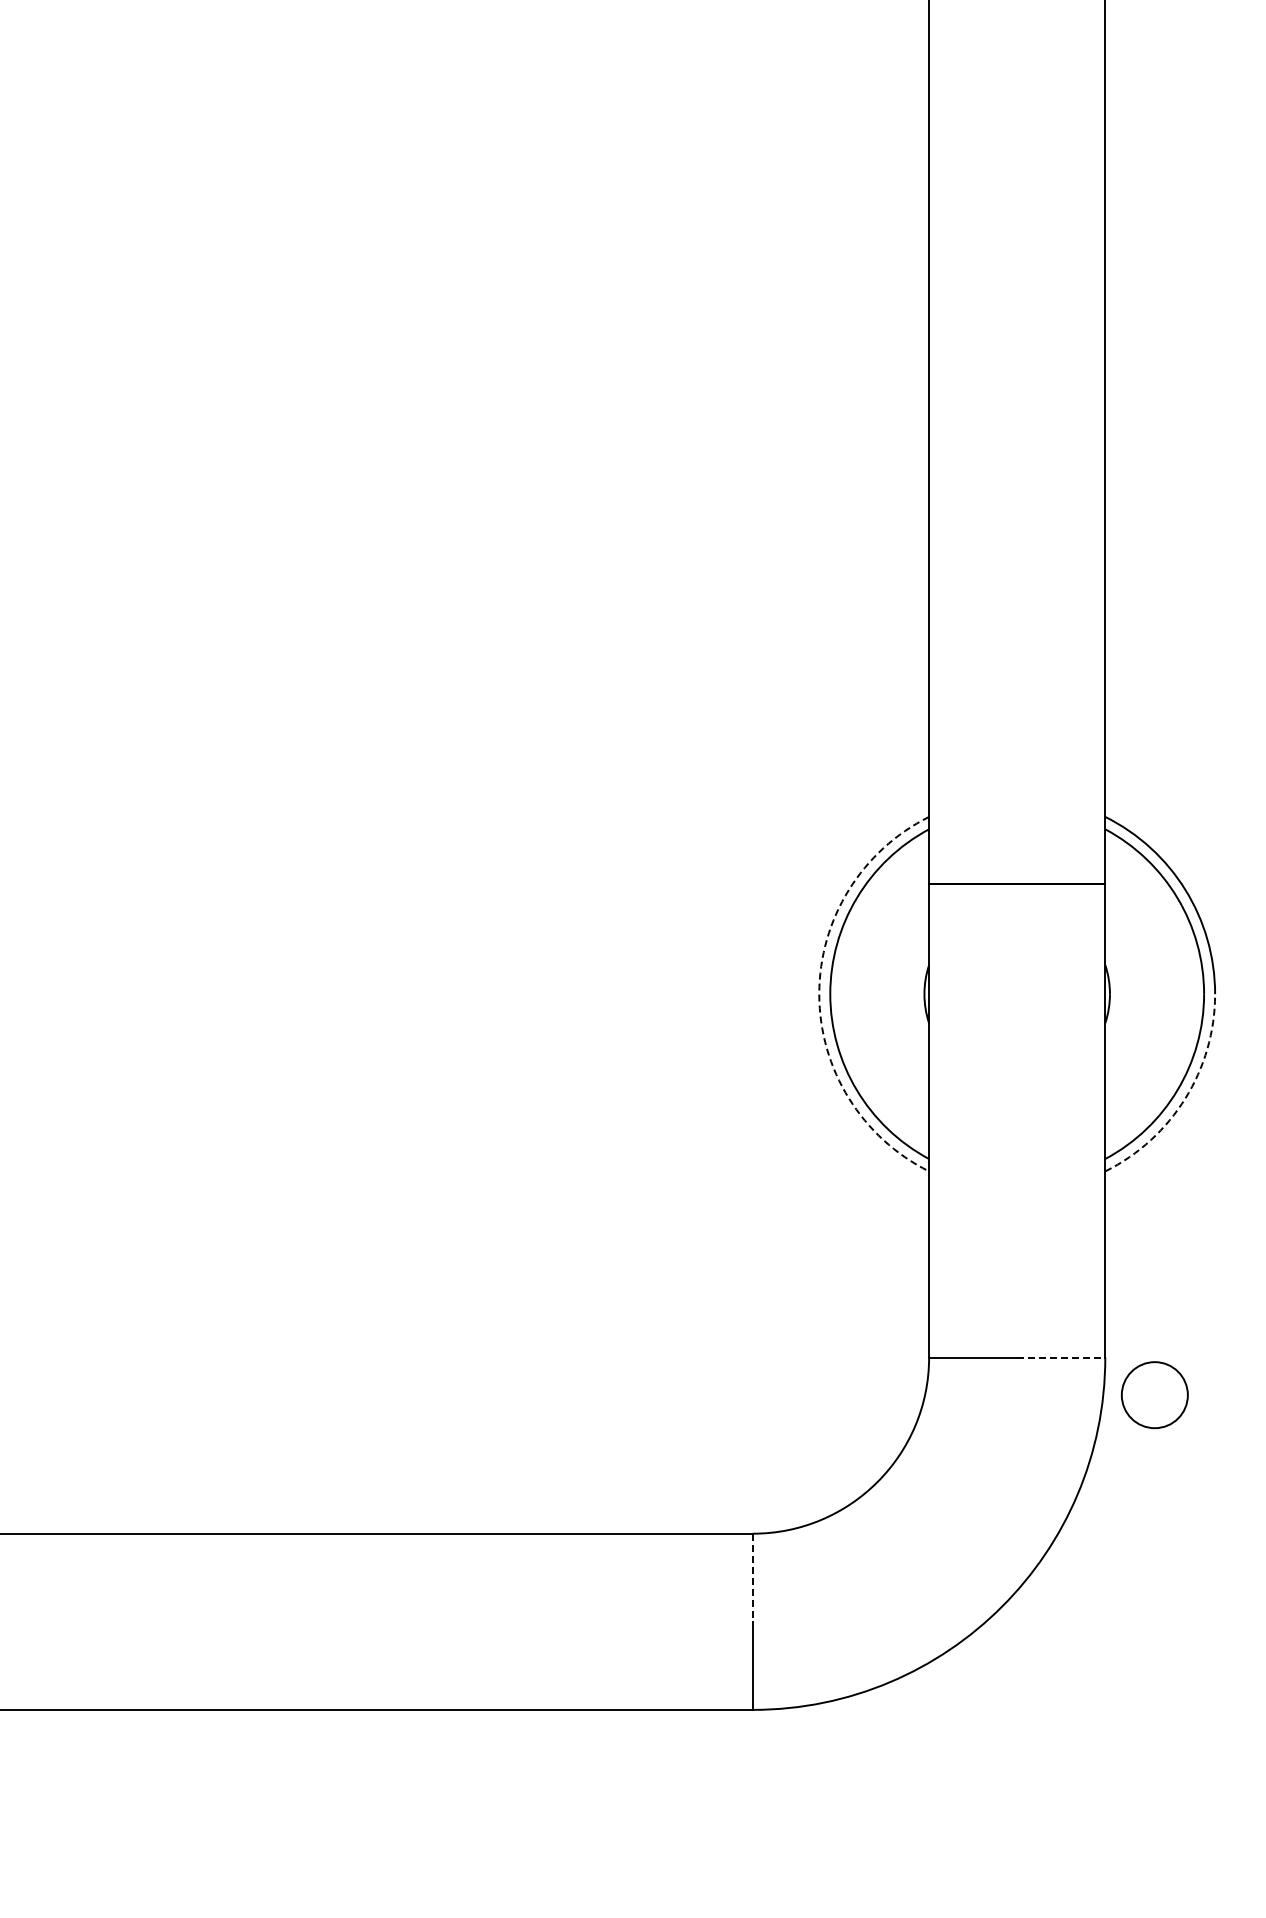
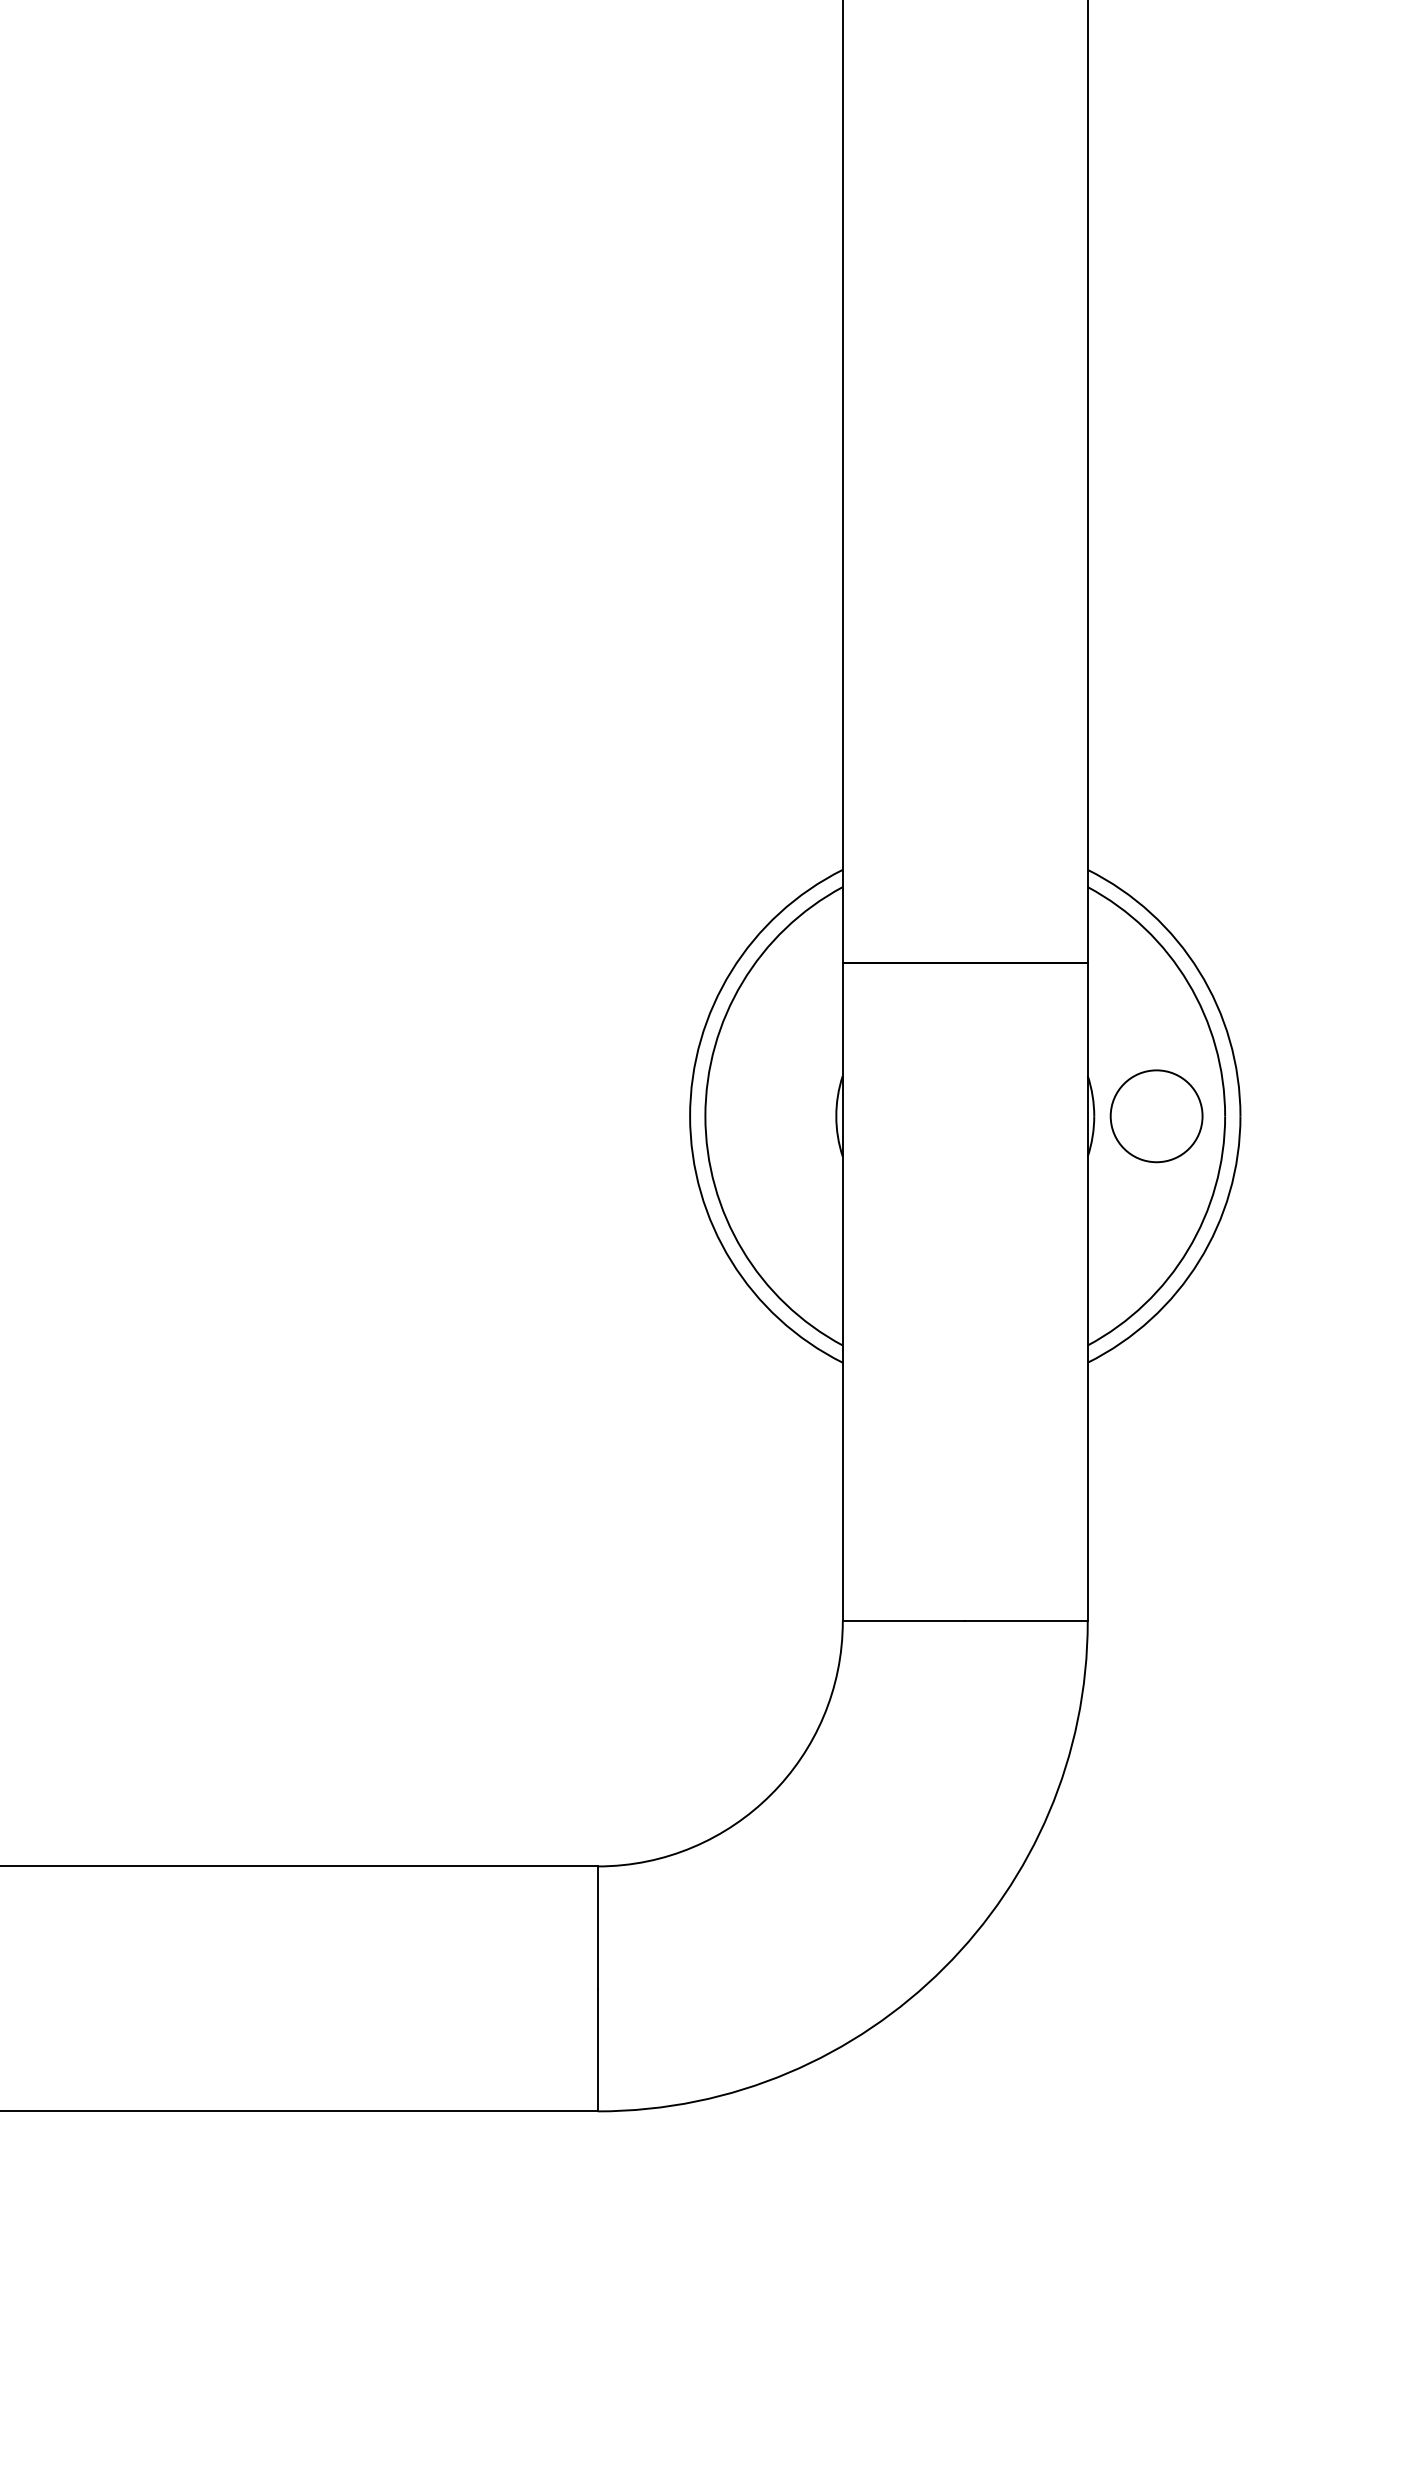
arc: (819, 994) -> (690, 1116), dashed -> solid
arc: (1185, 1098) -> (1199, 1261), dashed -> solid
line: (1061, 1357) -> (1026, 1621), dashed -> solid
circle: (1154, 1395) -> (1156, 1116), moved
line: (752, 1578) -> (597, 1928), dashed -> solid

